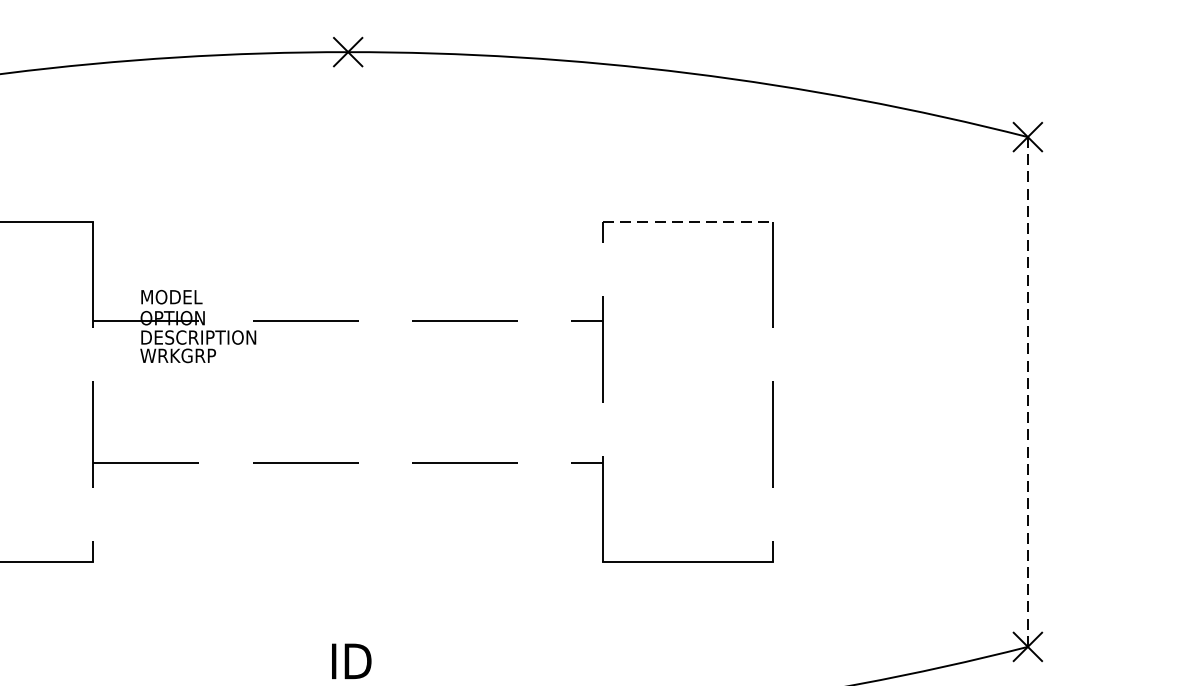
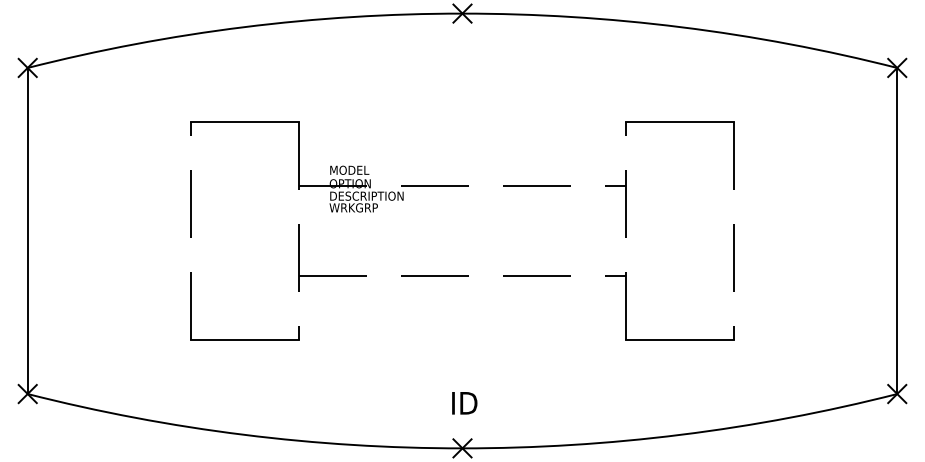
line: (689, 222) -> (680, 122), dashed -> solid
line: (1028, 392) -> (897, 231), dashed -> solid

